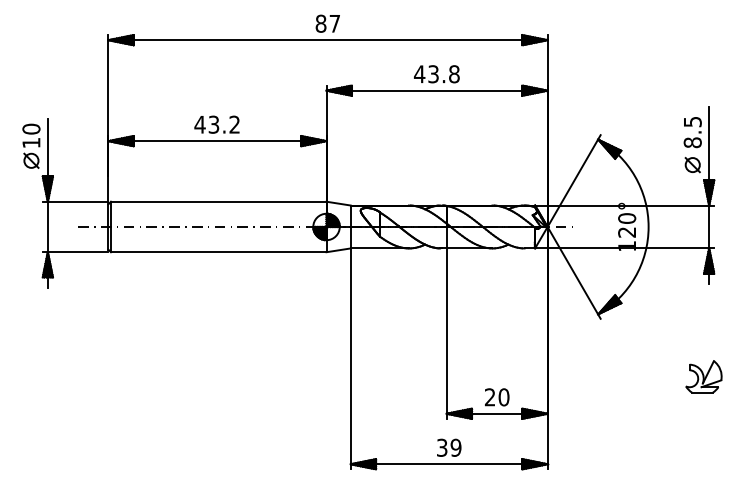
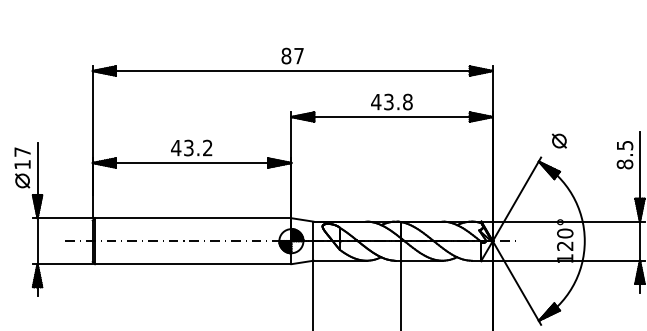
text: (31, 128) -> (22, 151), 10 -> 17
part: (692, 165) -> (559, 141), moved

